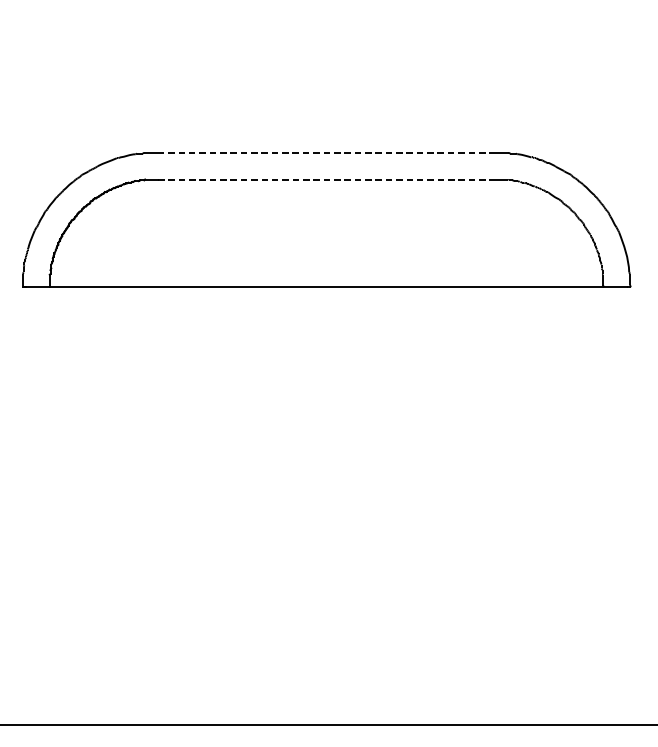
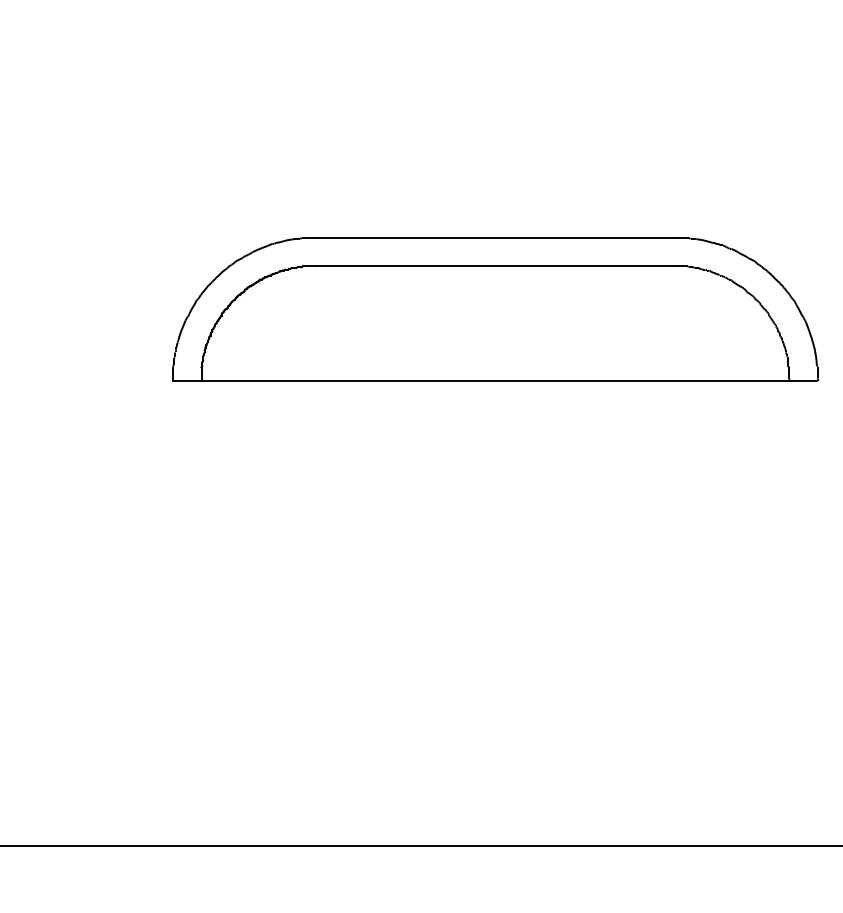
line: (326, 153) -> (495, 238), dashed -> solid
line: (326, 179) -> (495, 266), dashed -> solid

